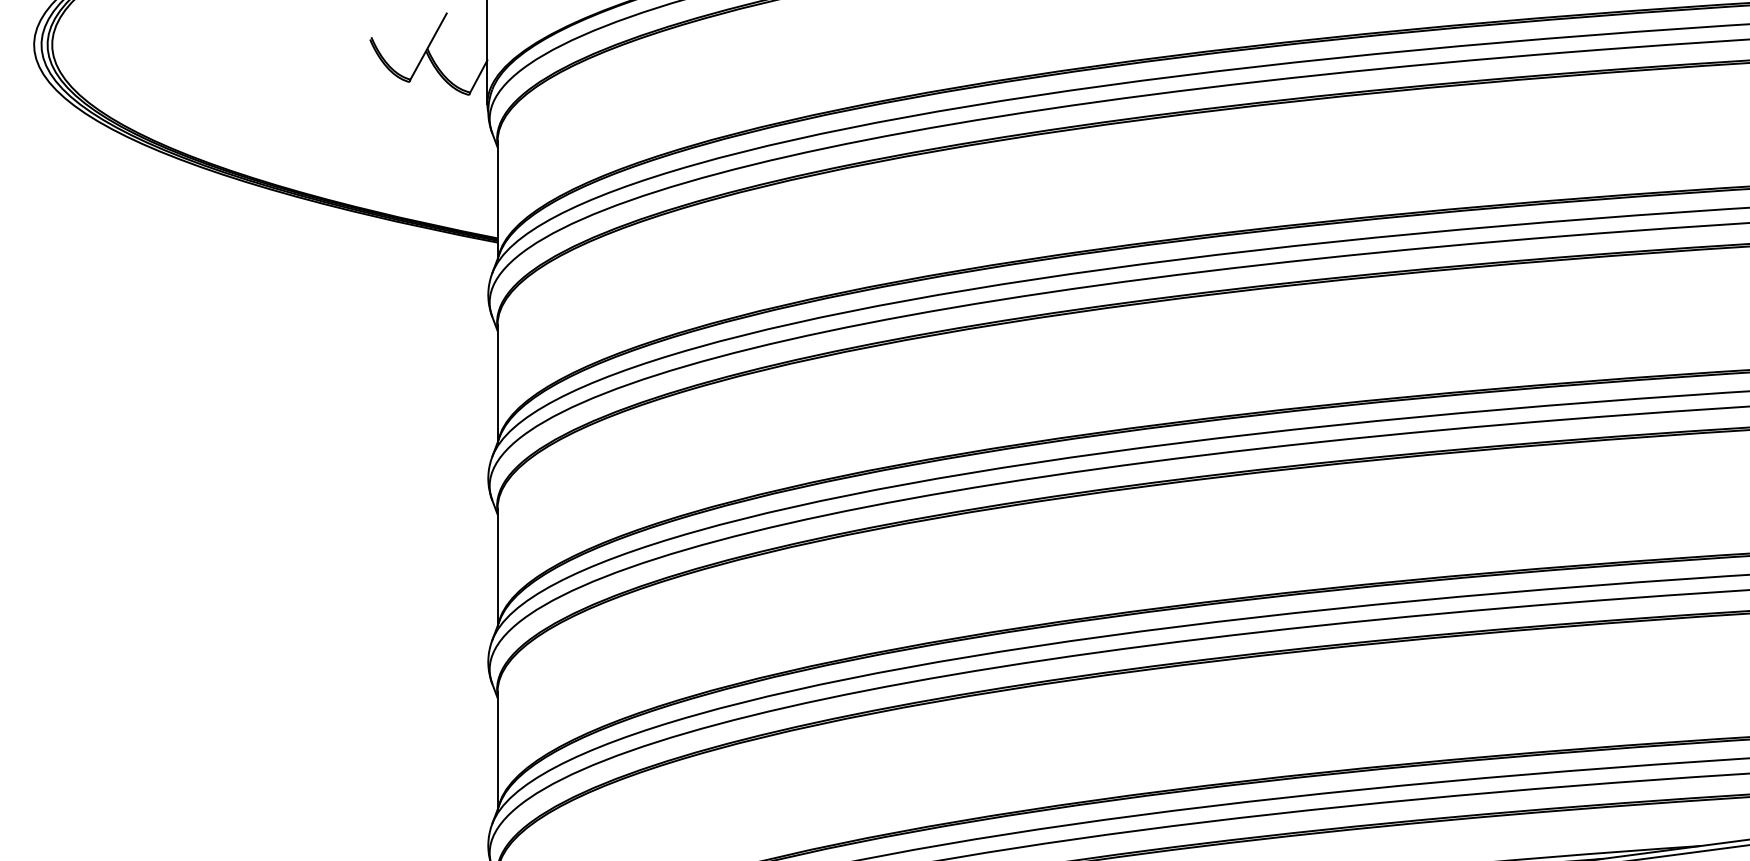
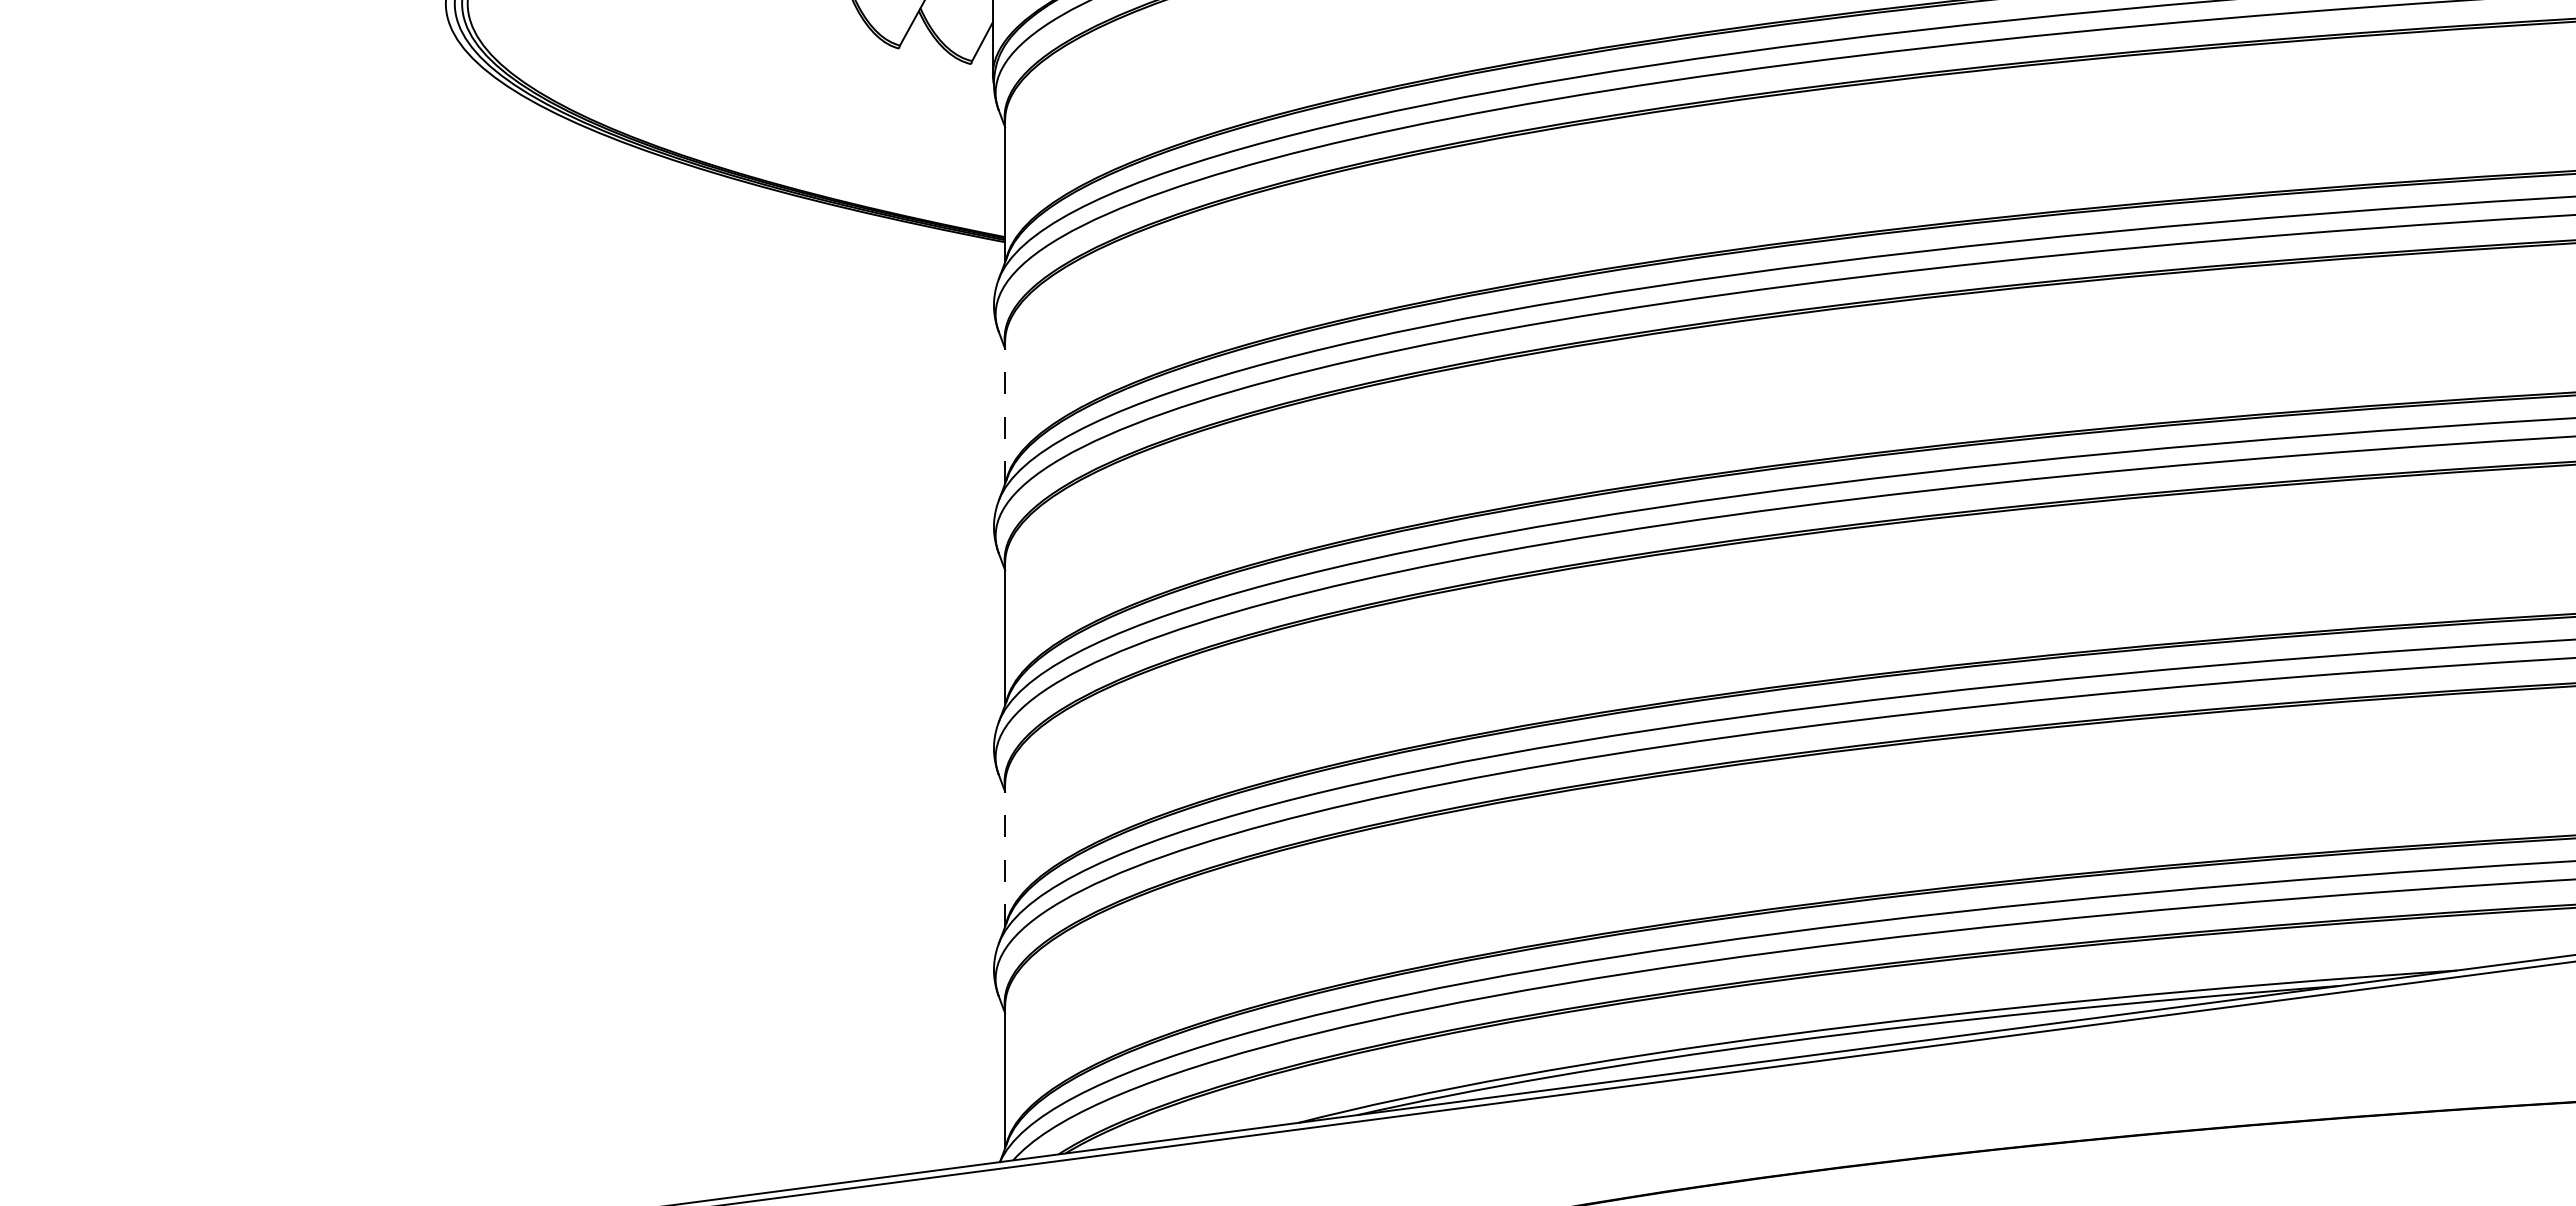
line: (497, 383) -> (1005, 412), solid -> dashed
line: (497, 750) -> (1005, 855), solid -> dashed

